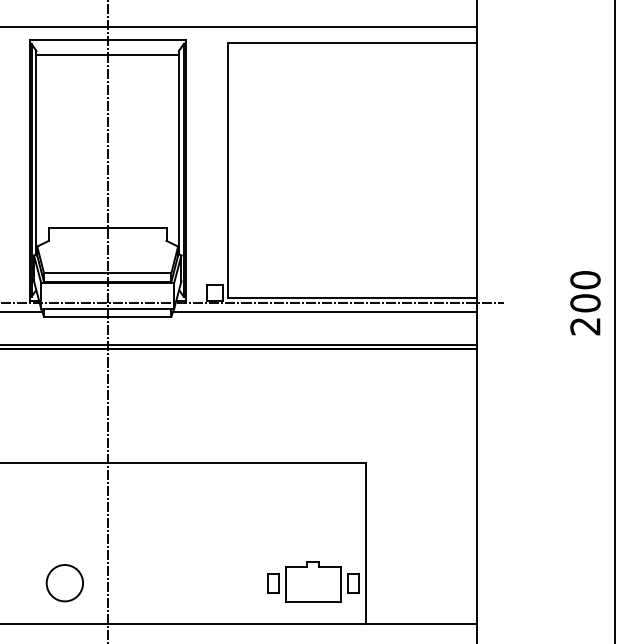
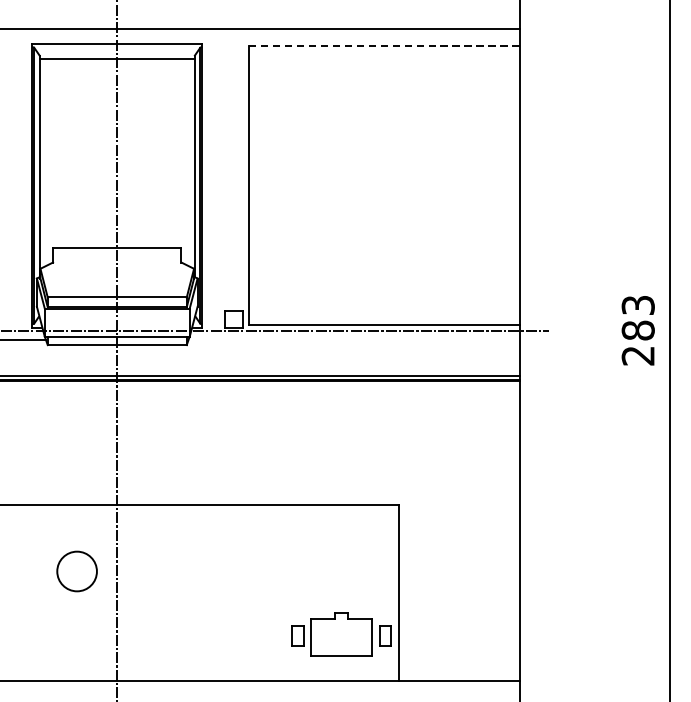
line: (353, 42) -> (385, 46), solid -> dashed
text: (585, 291) -> (638, 317), 200 -> 283
line: (324, 311) -> (353, 339), removed
circle: (64, 583) -> (76, 571), moved

